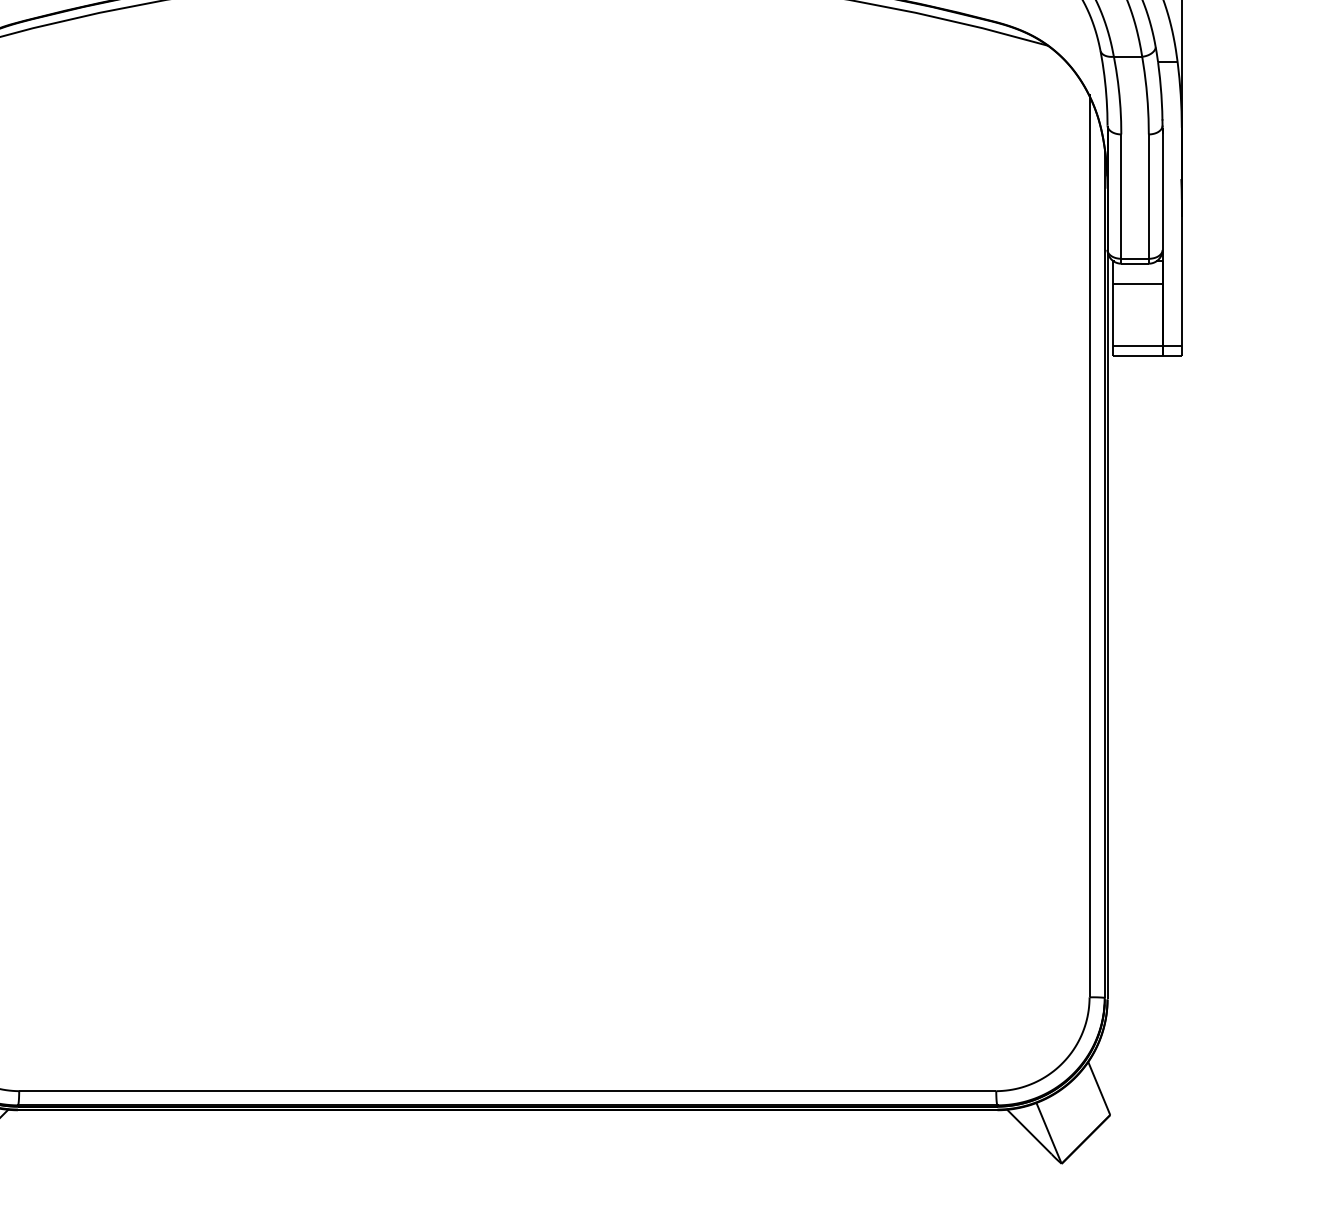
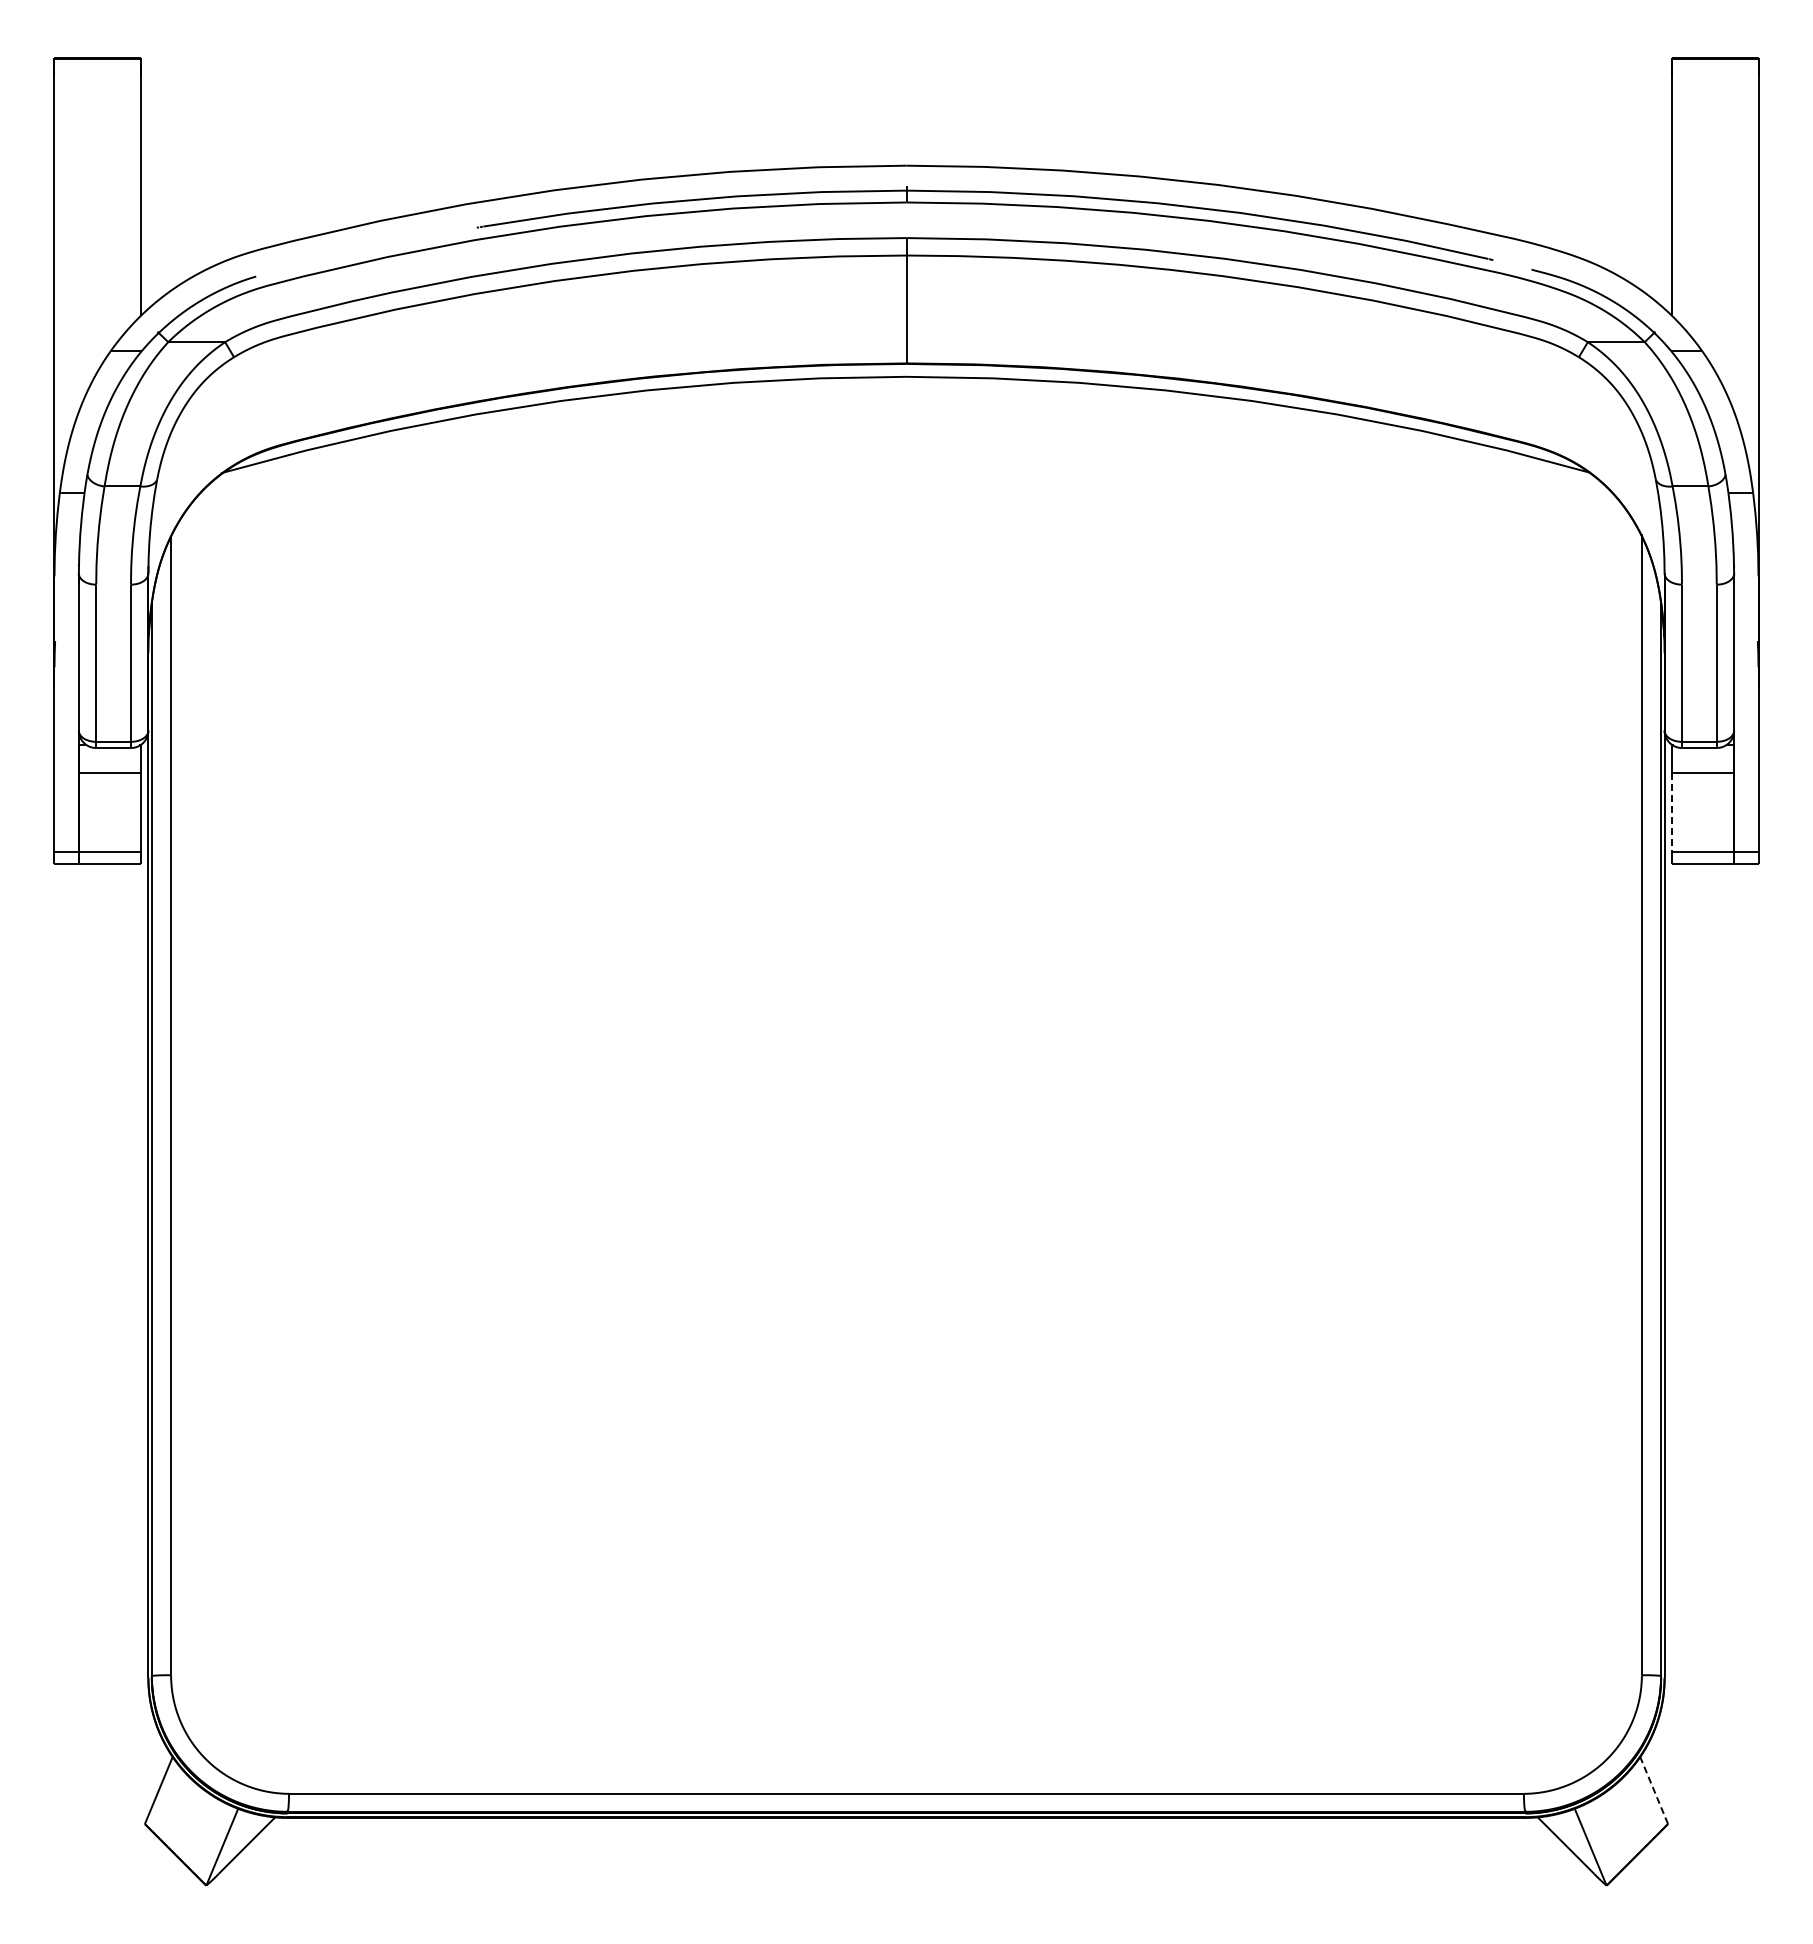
line: (1113, 315) -> (1671, 813), solid -> dashed
line: (1099, 1088) -> (1654, 1790), solid -> dashed

